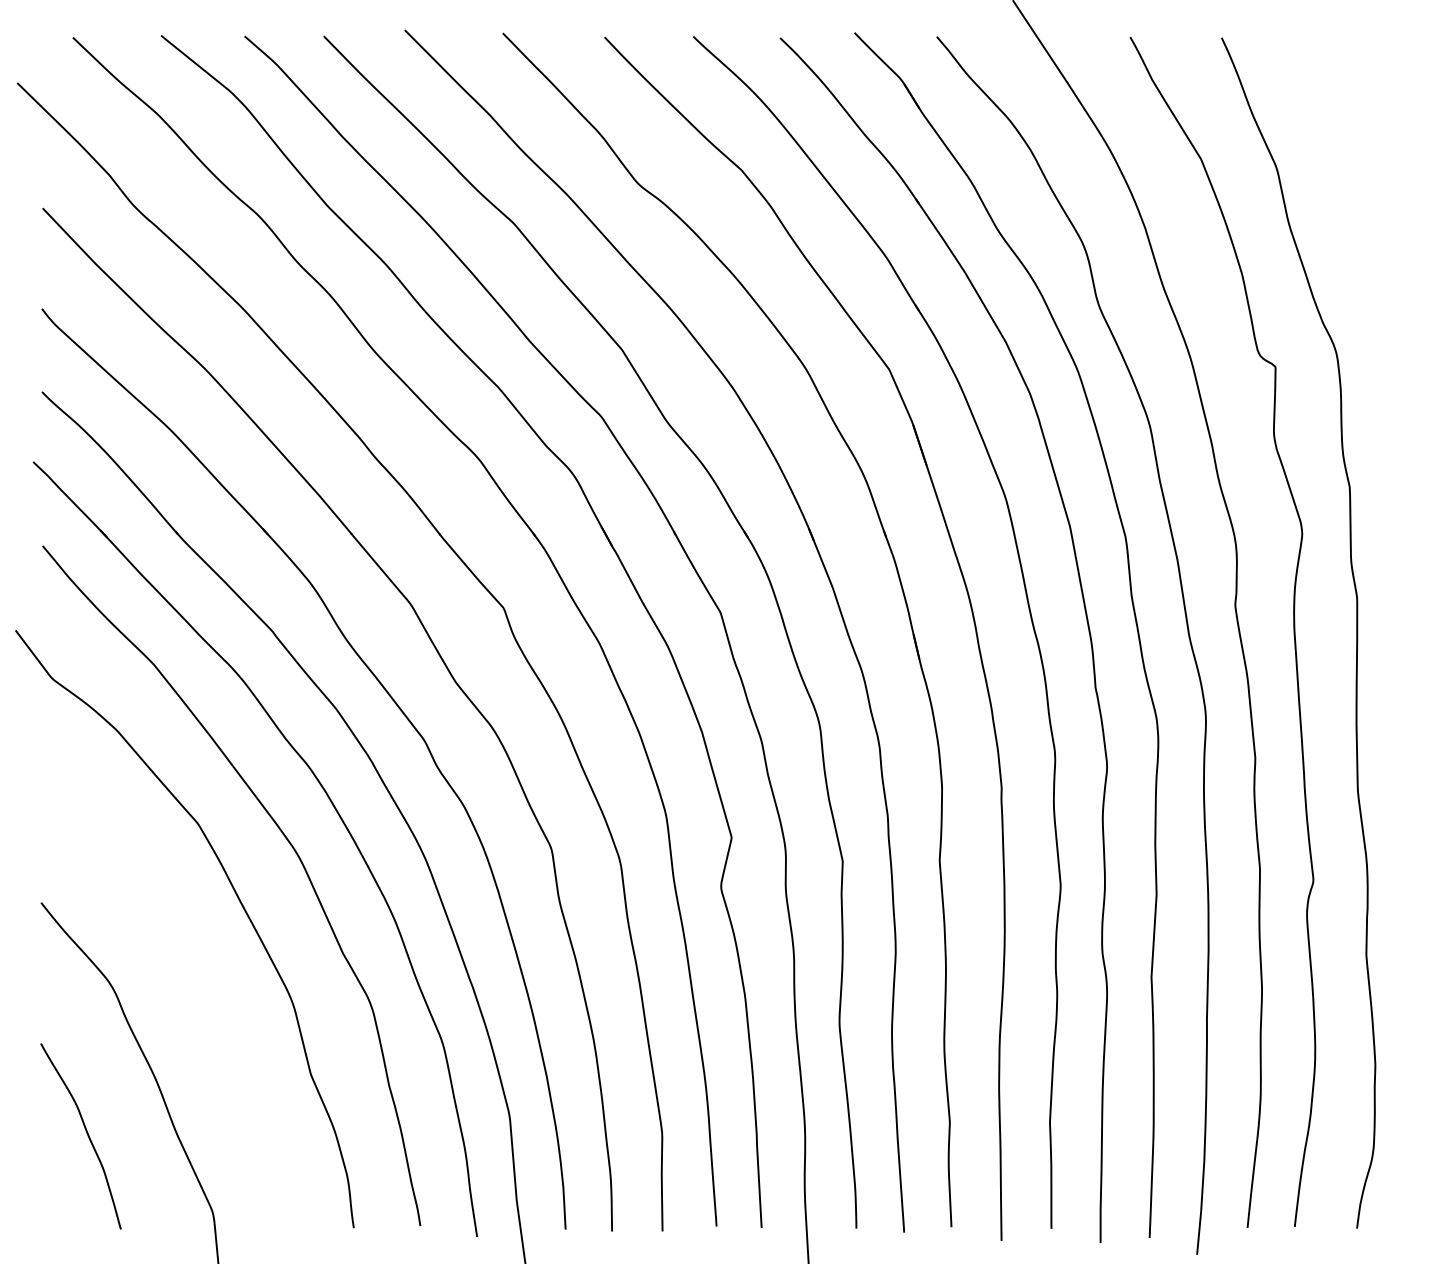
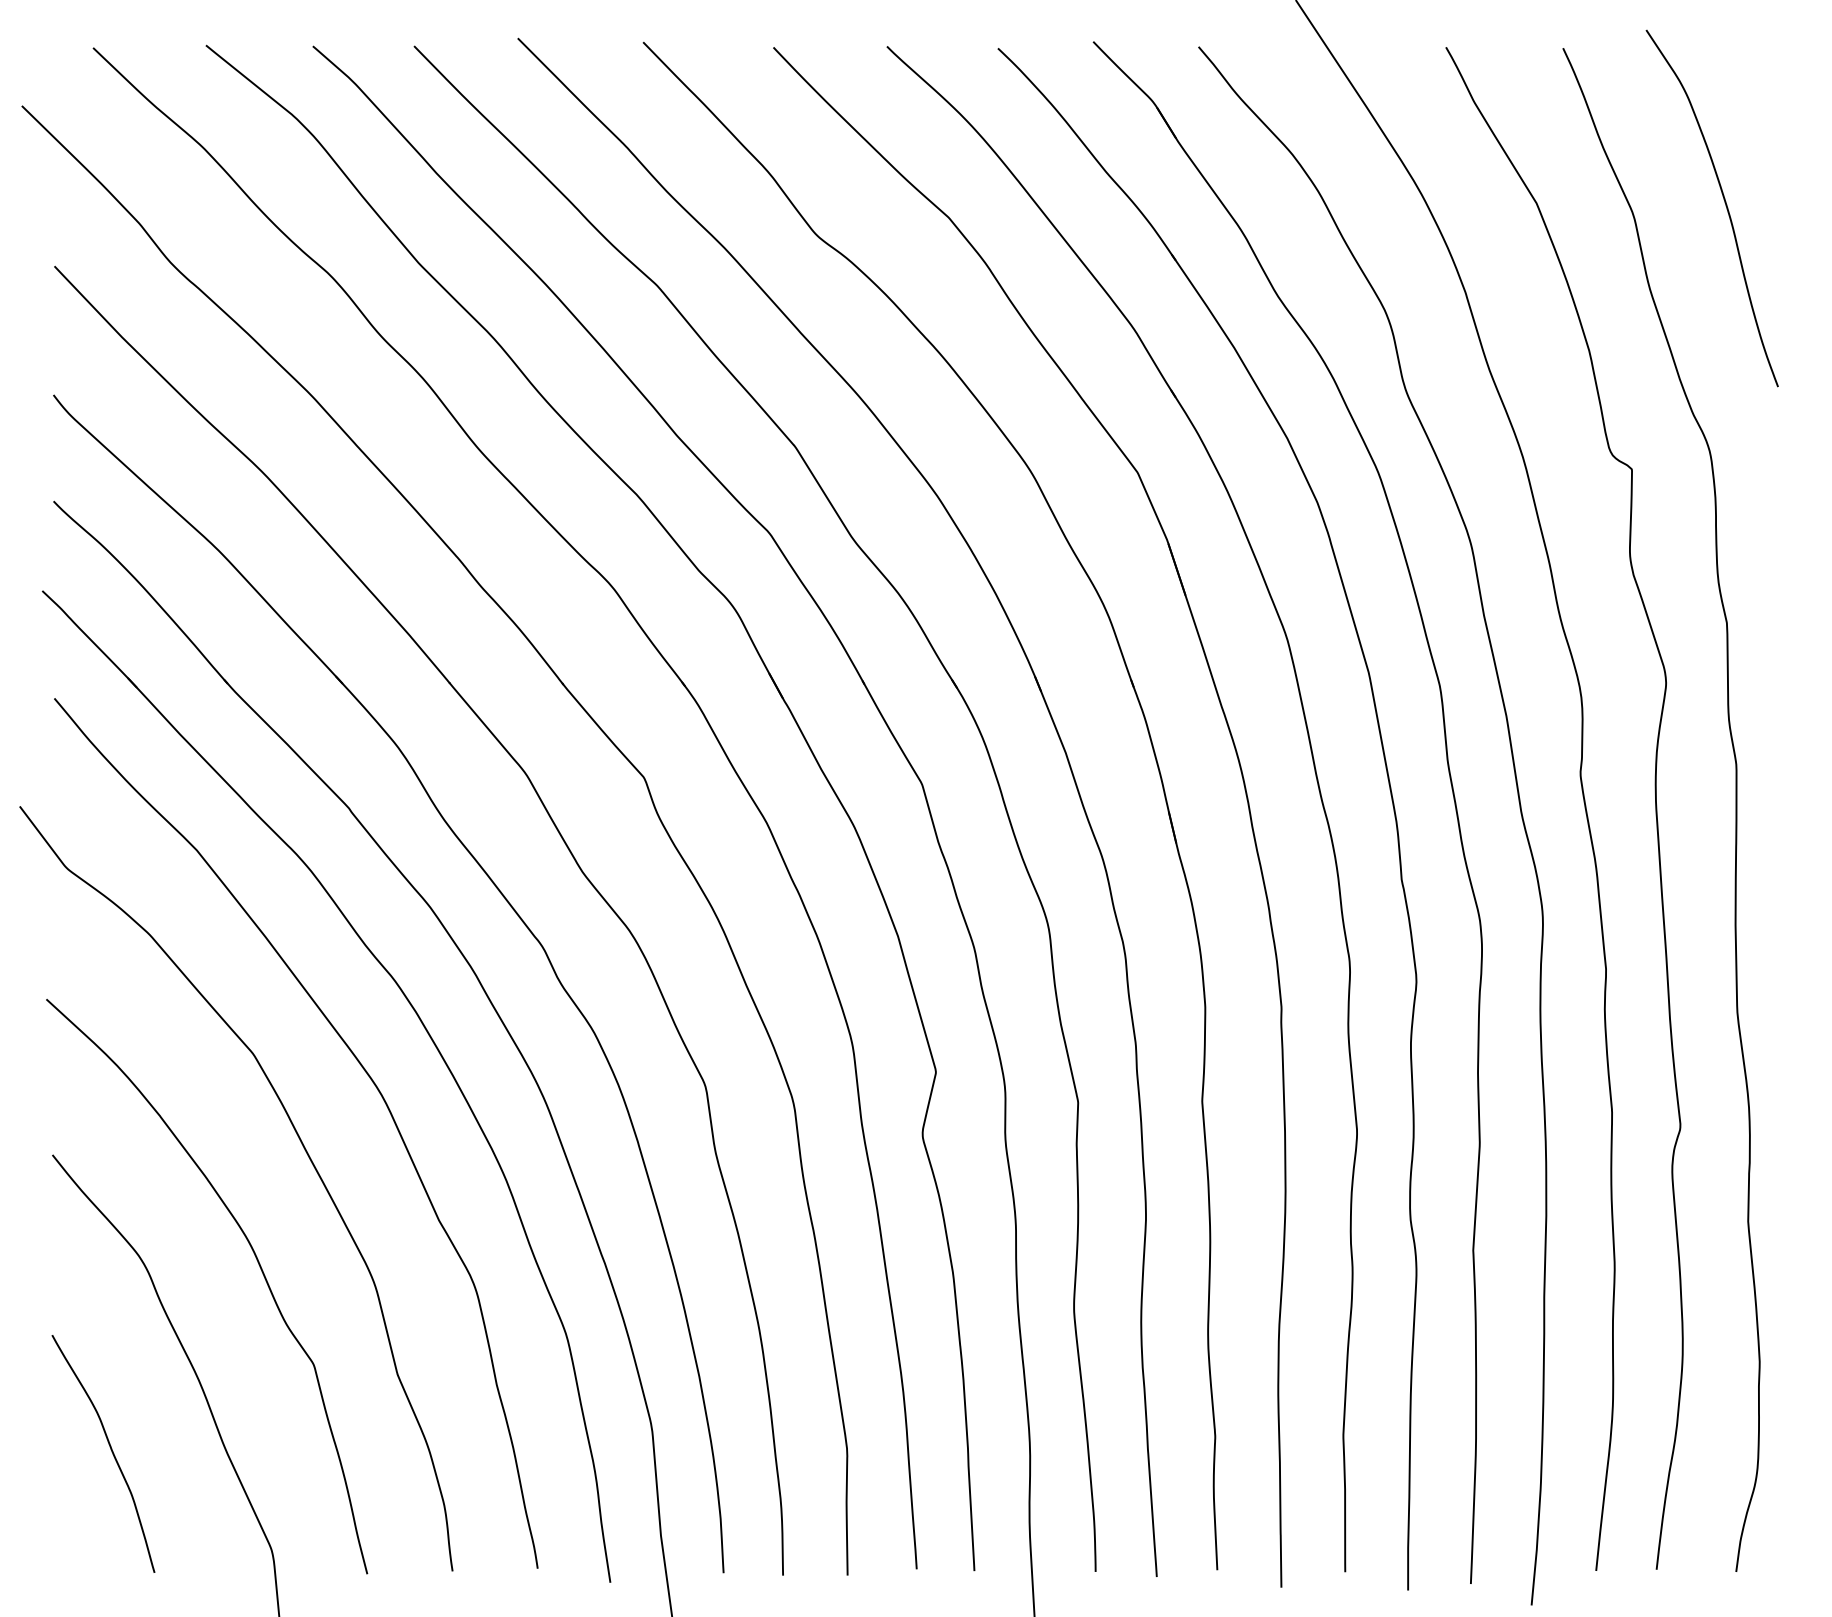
curve: (1348, 161) -> (1725, 206), added
curve: (202, 990) -> (259, 1267), added

